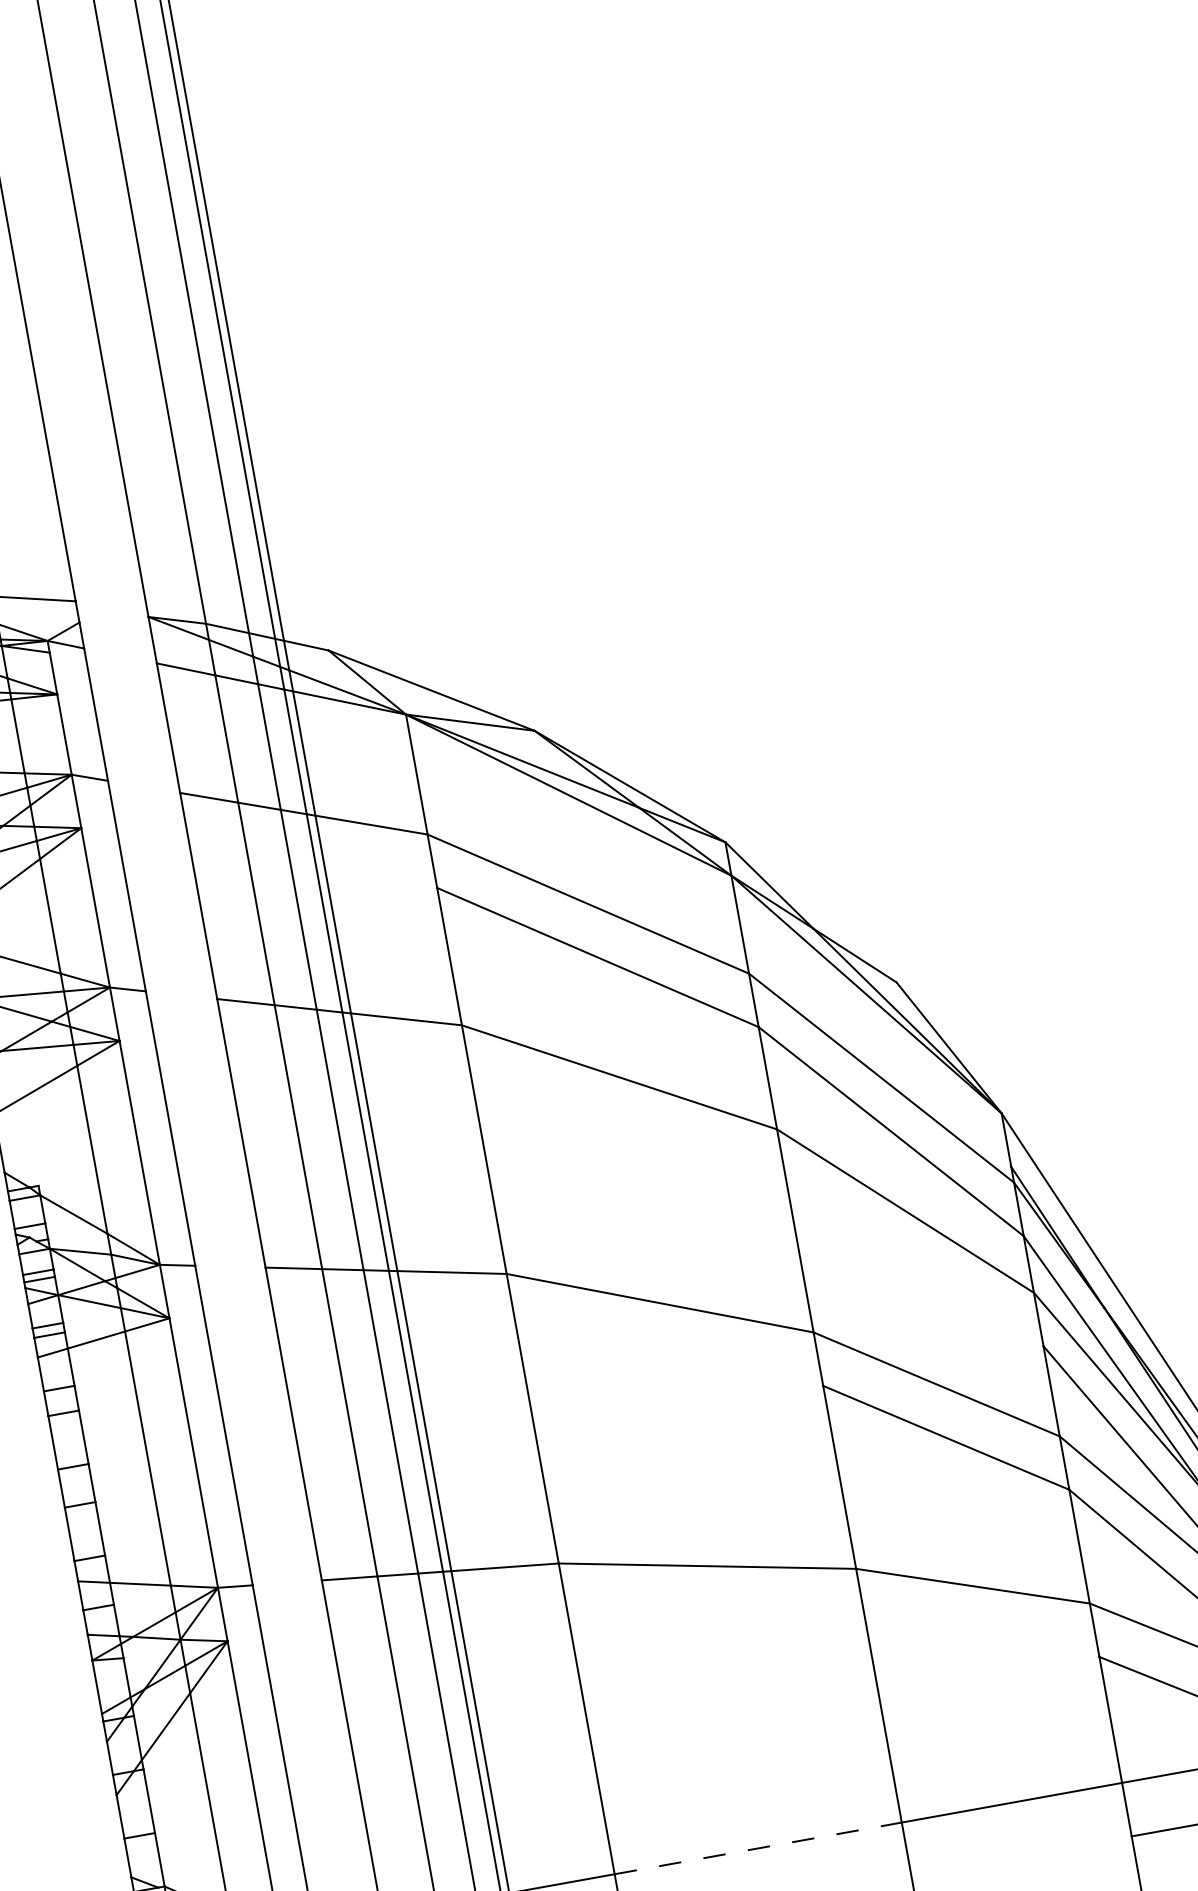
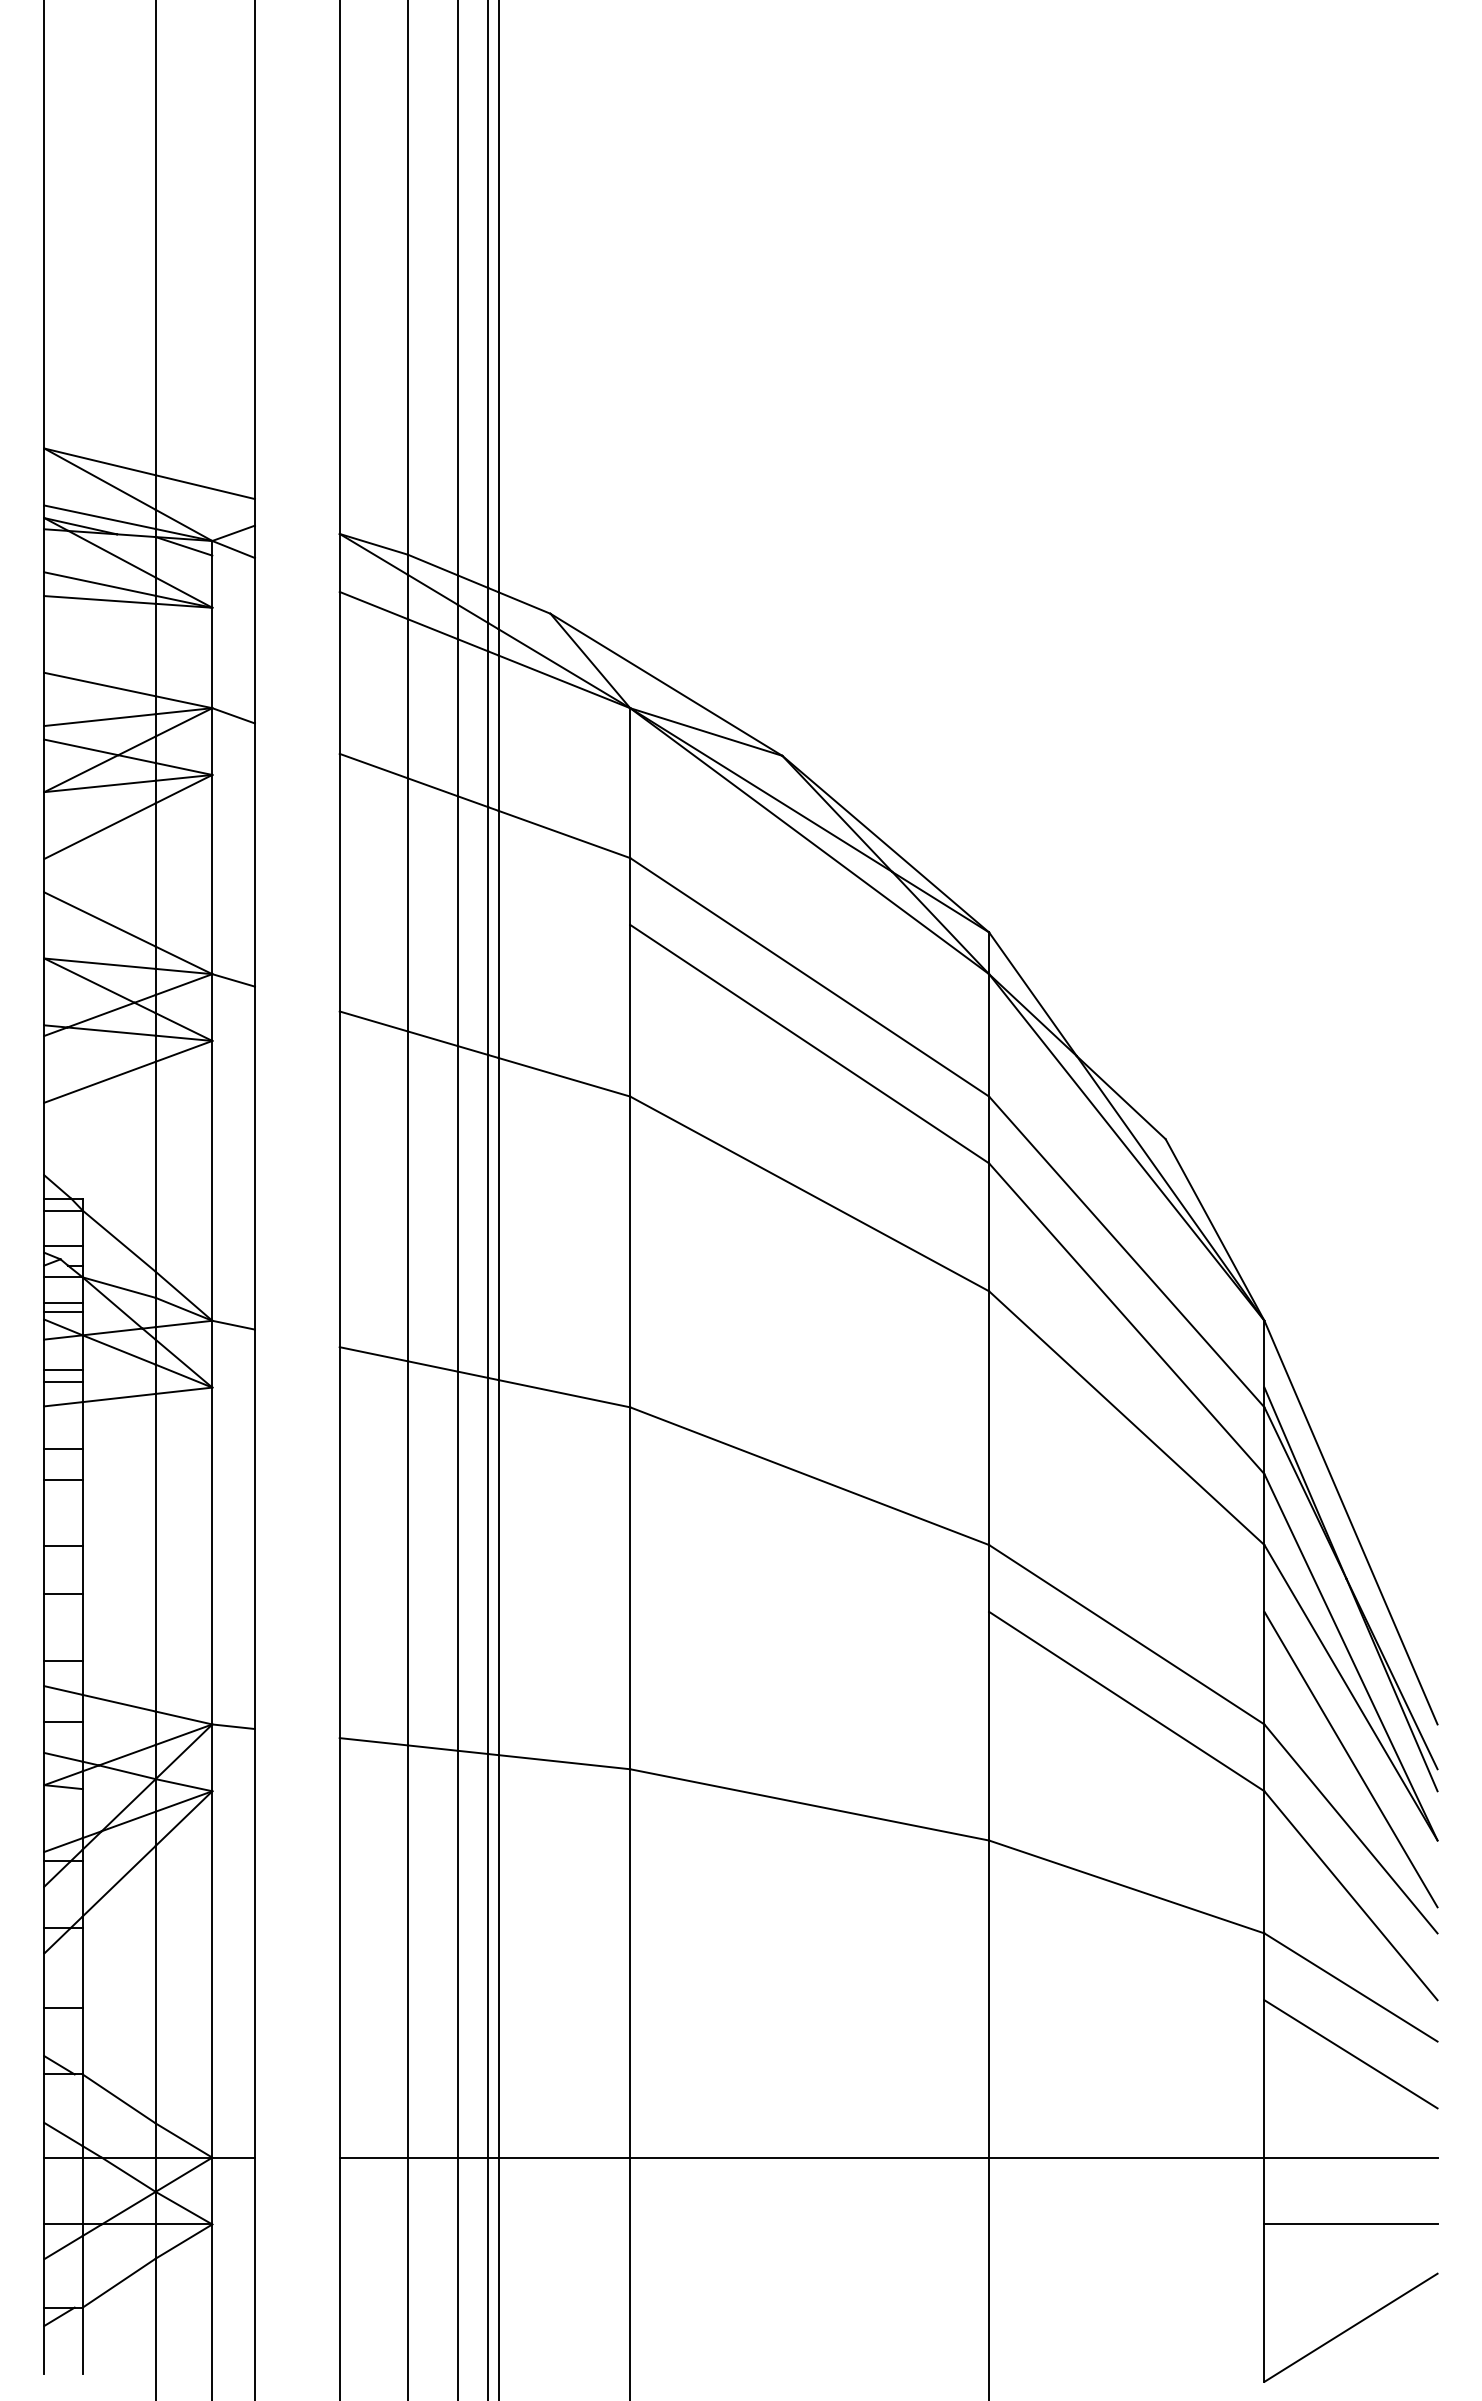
line: (758, 1848) -> (810, 2157), dashed -> solid

